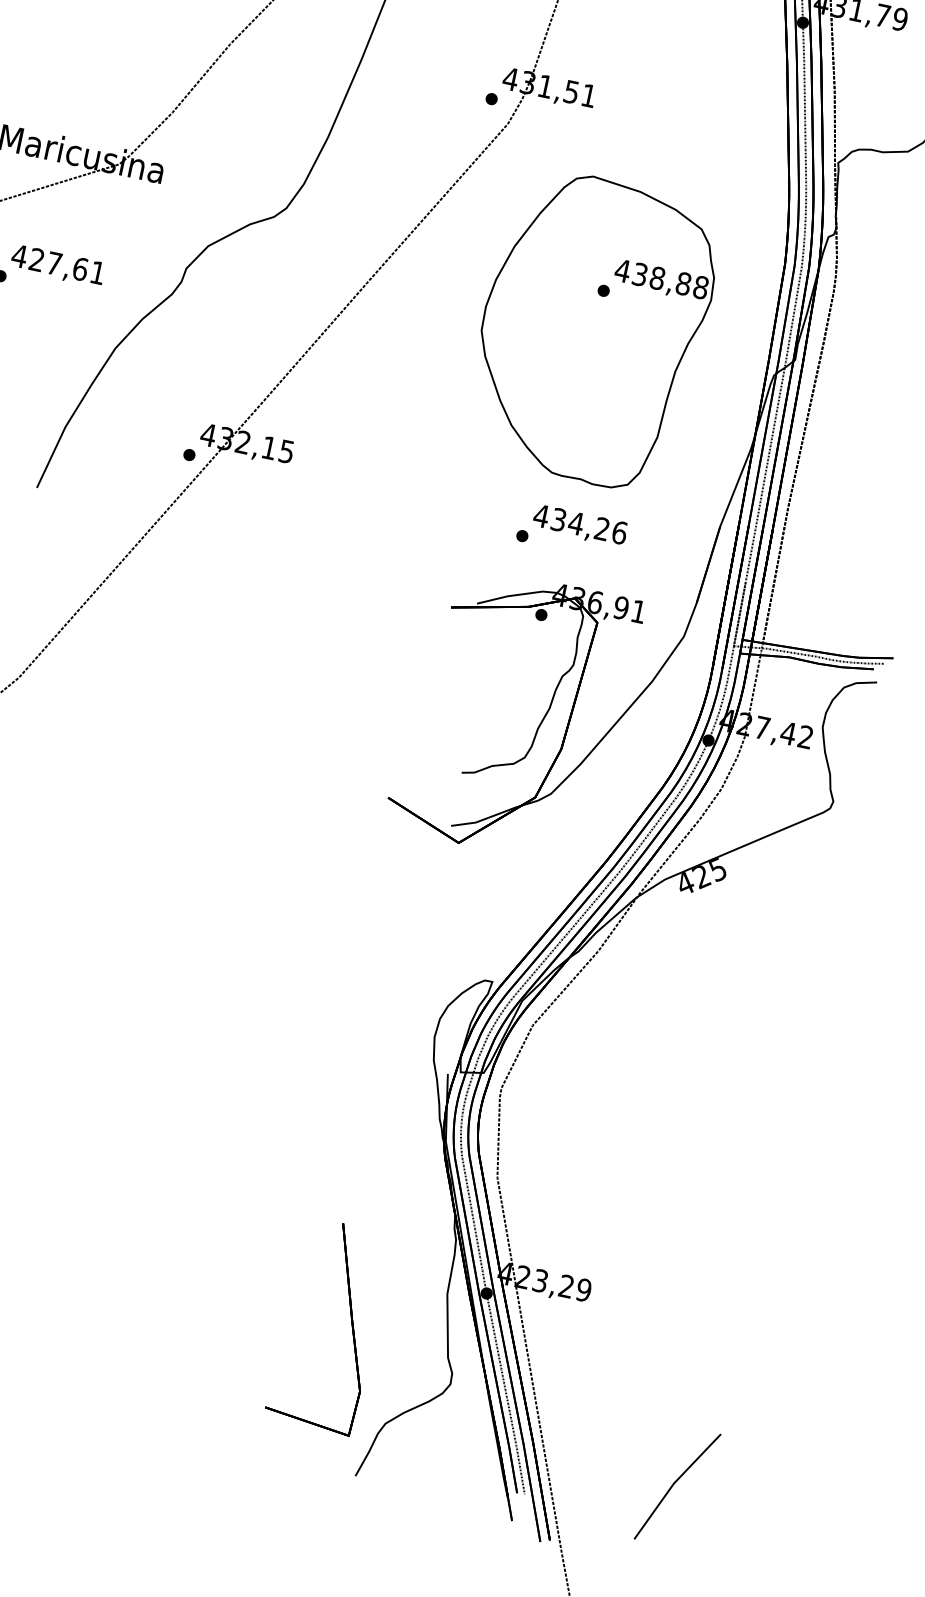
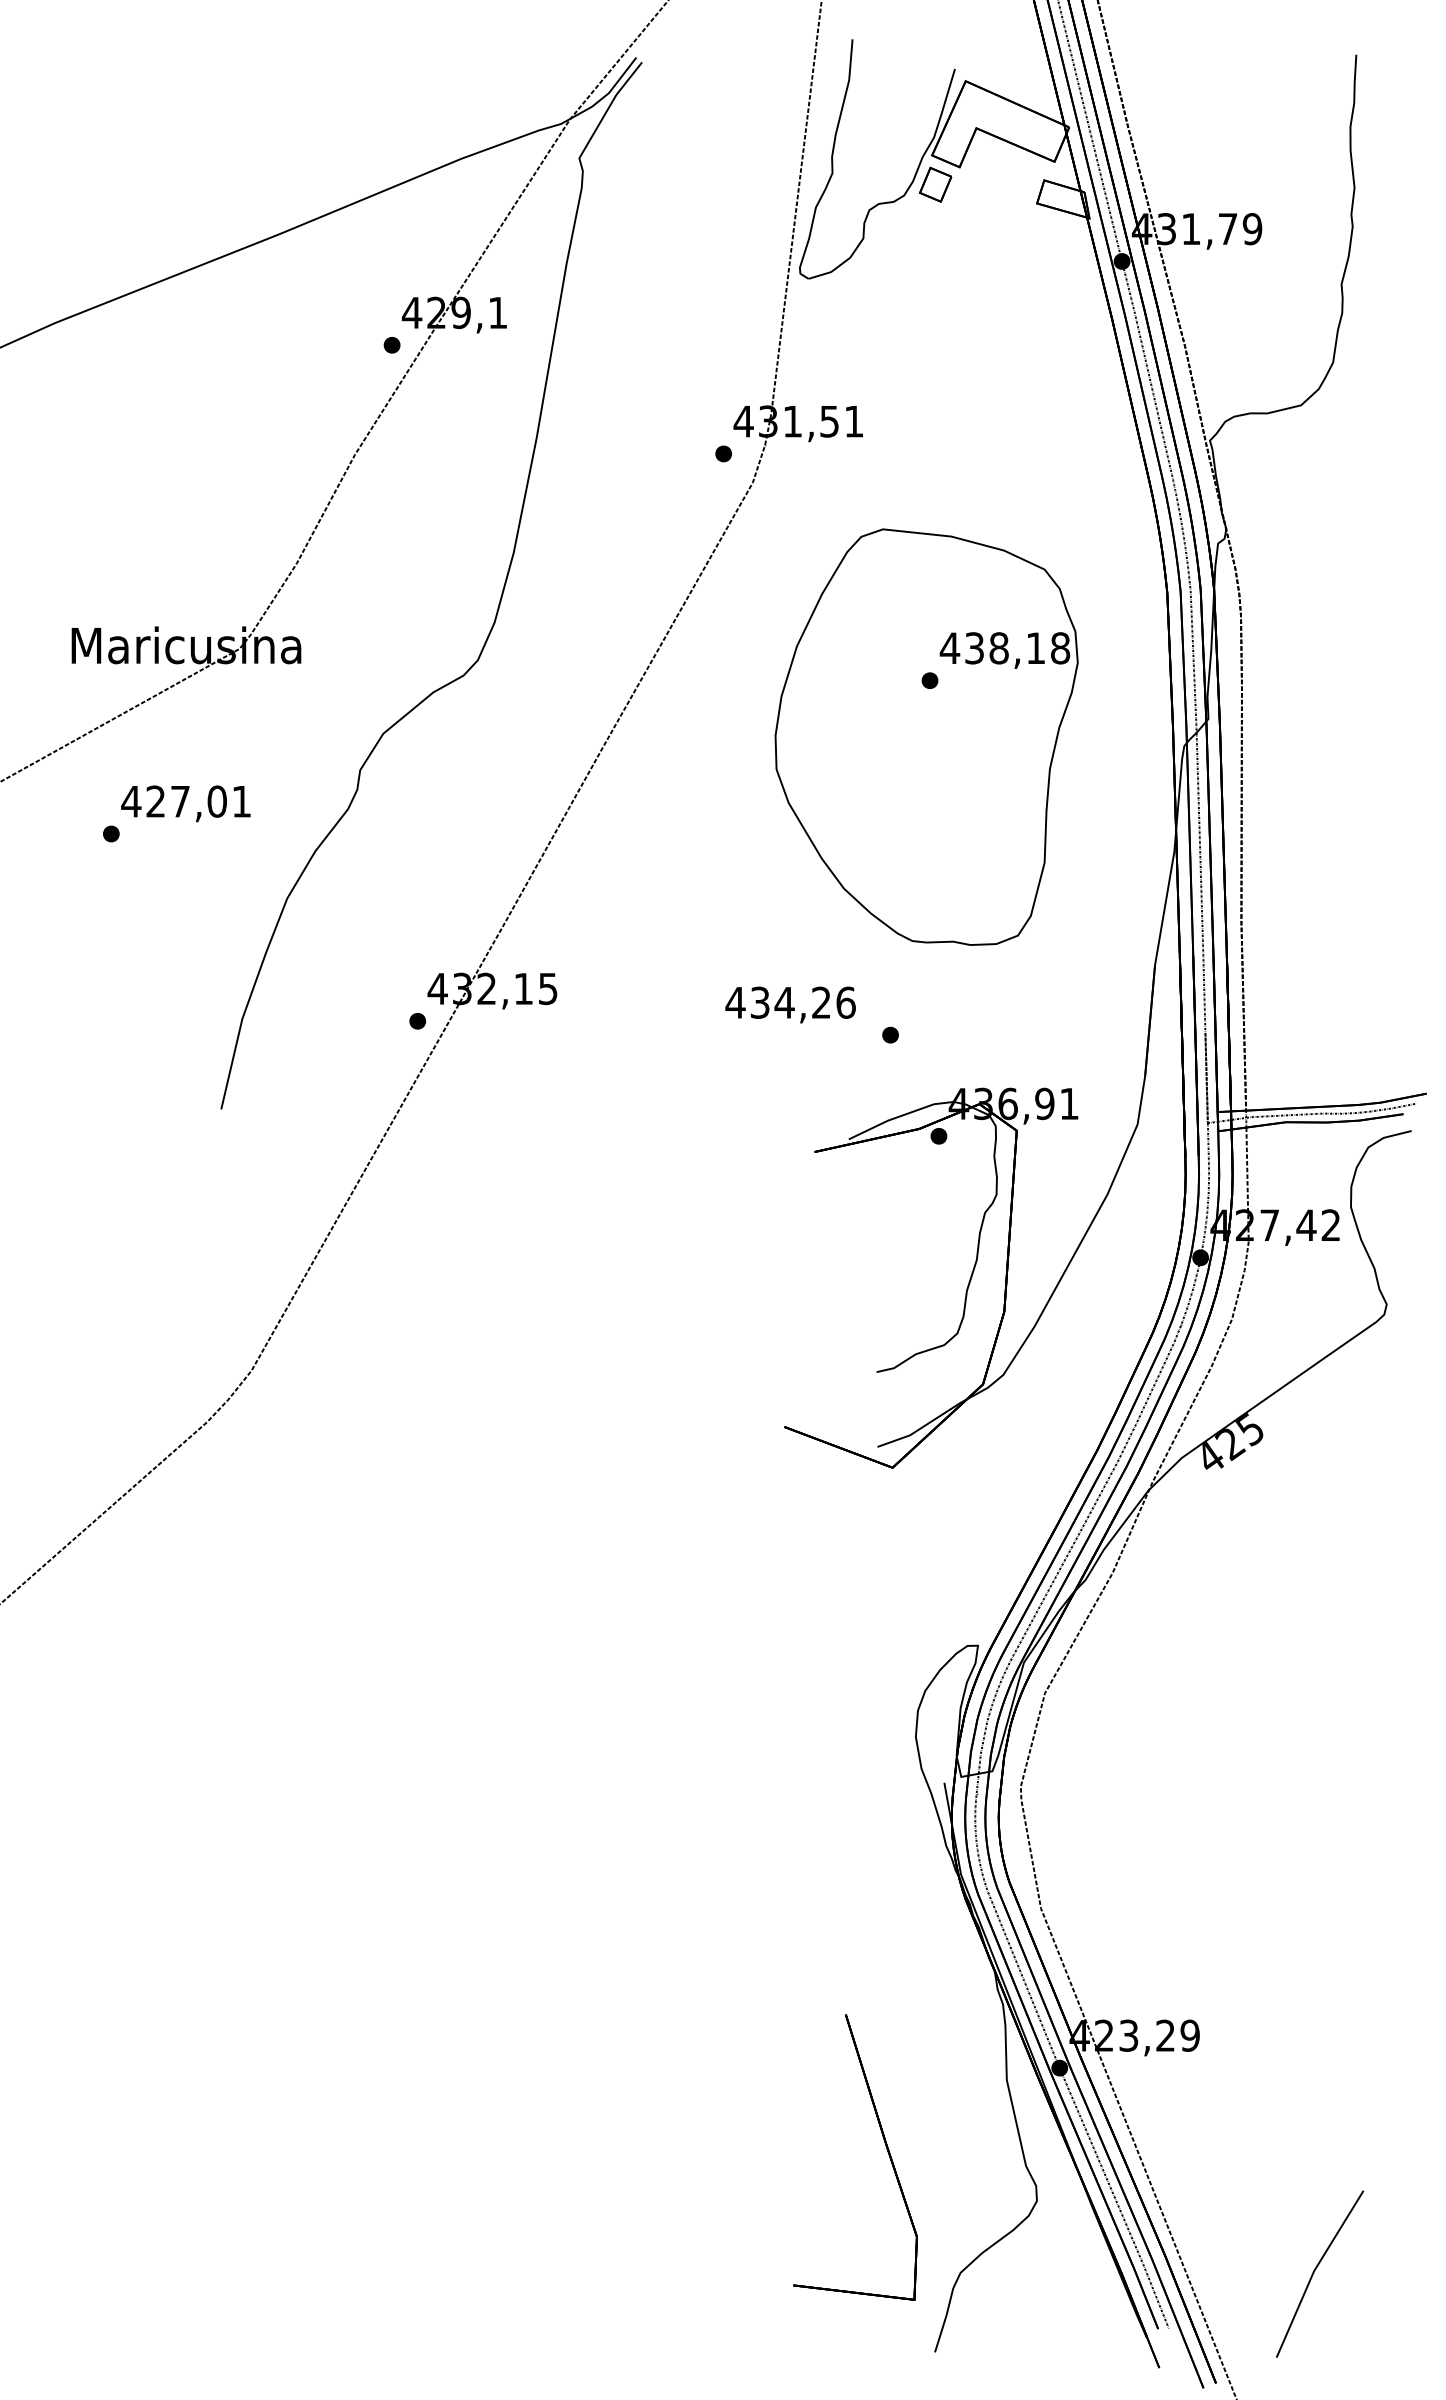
text: (80, 269) -> (217, 801), 427,61 -> 427,01
text: (683, 283) -> (1035, 648), 438,88 -> 438,18
text: (580, 525) -> (790, 1004), moved
line: (675, 1482) -> (1316, 2269), moved

